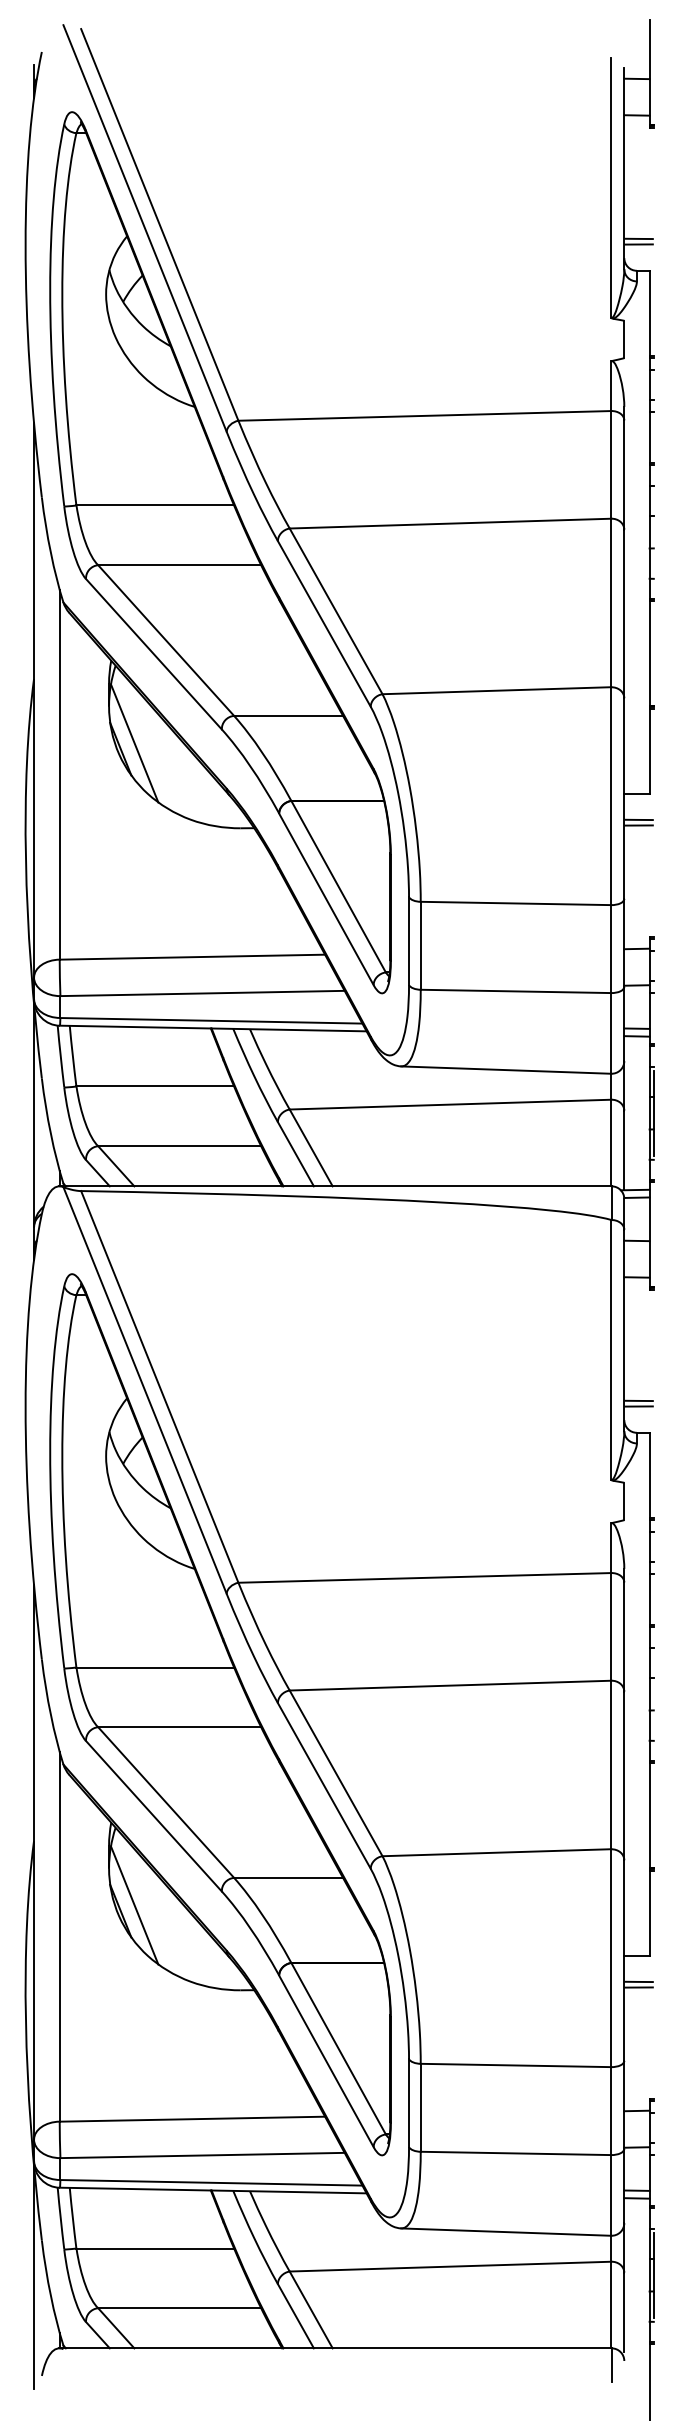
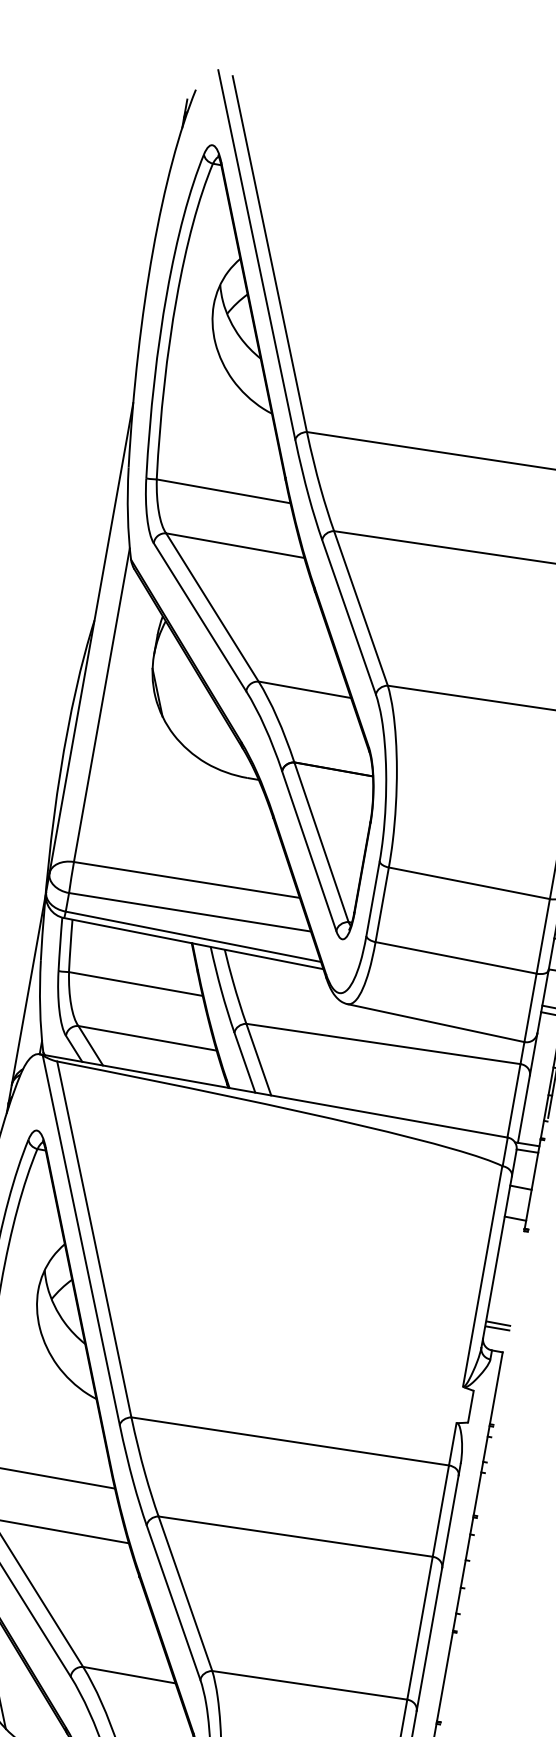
line: (134, 743) -> (170, 690), removed

